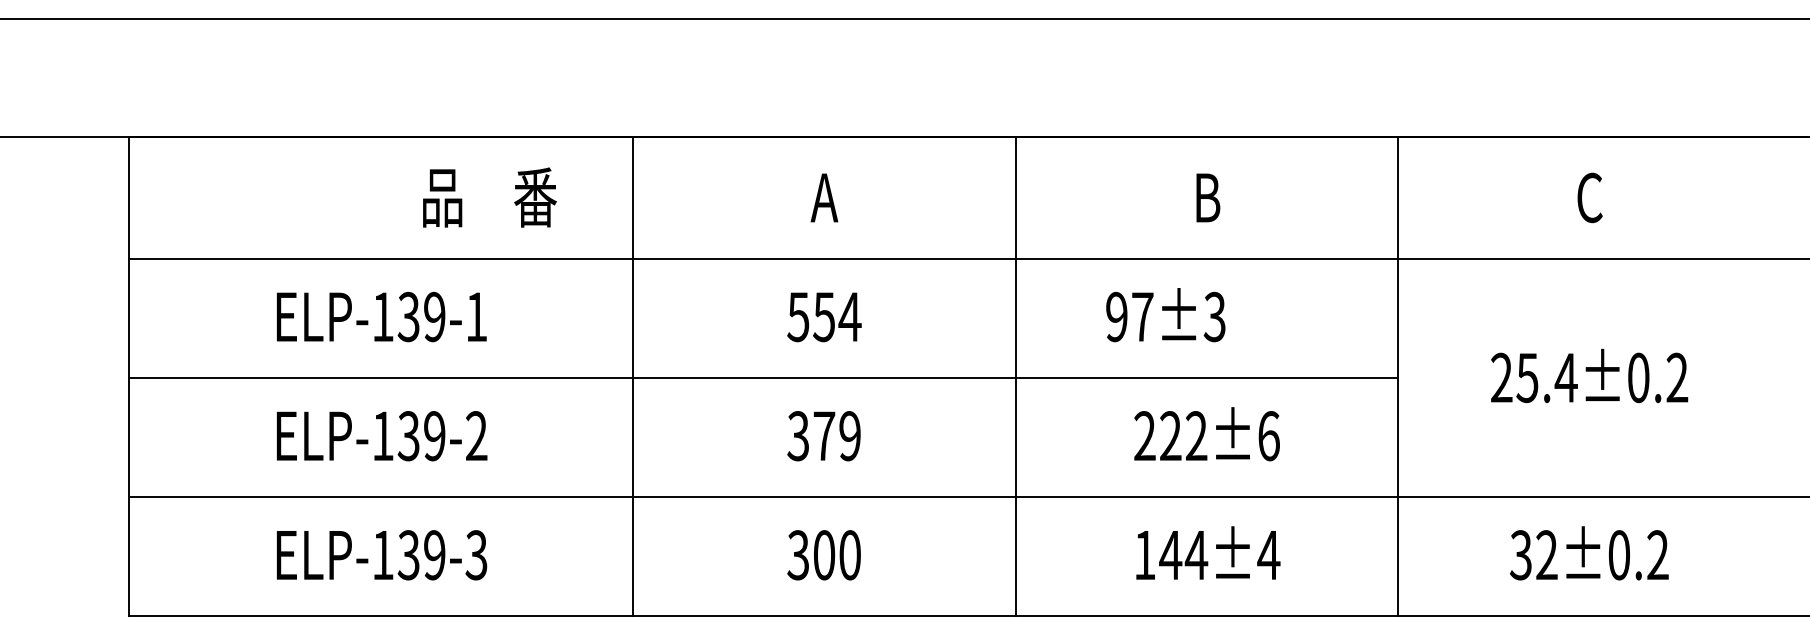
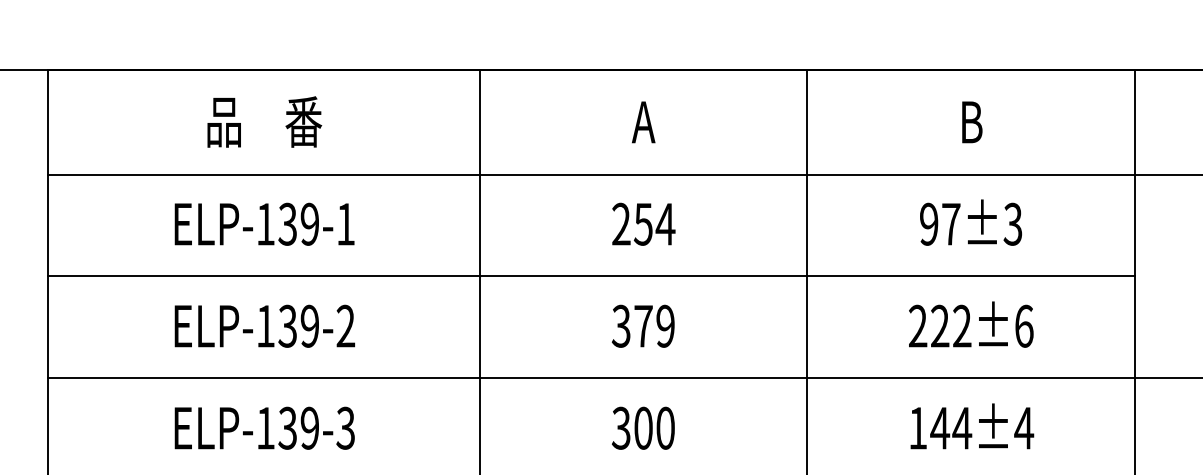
text: (489, 197) -> (264, 121), moved
text: (1165, 315) -> (970, 223), moved
text: (798, 316) -> (621, 223), 554 -> 254

